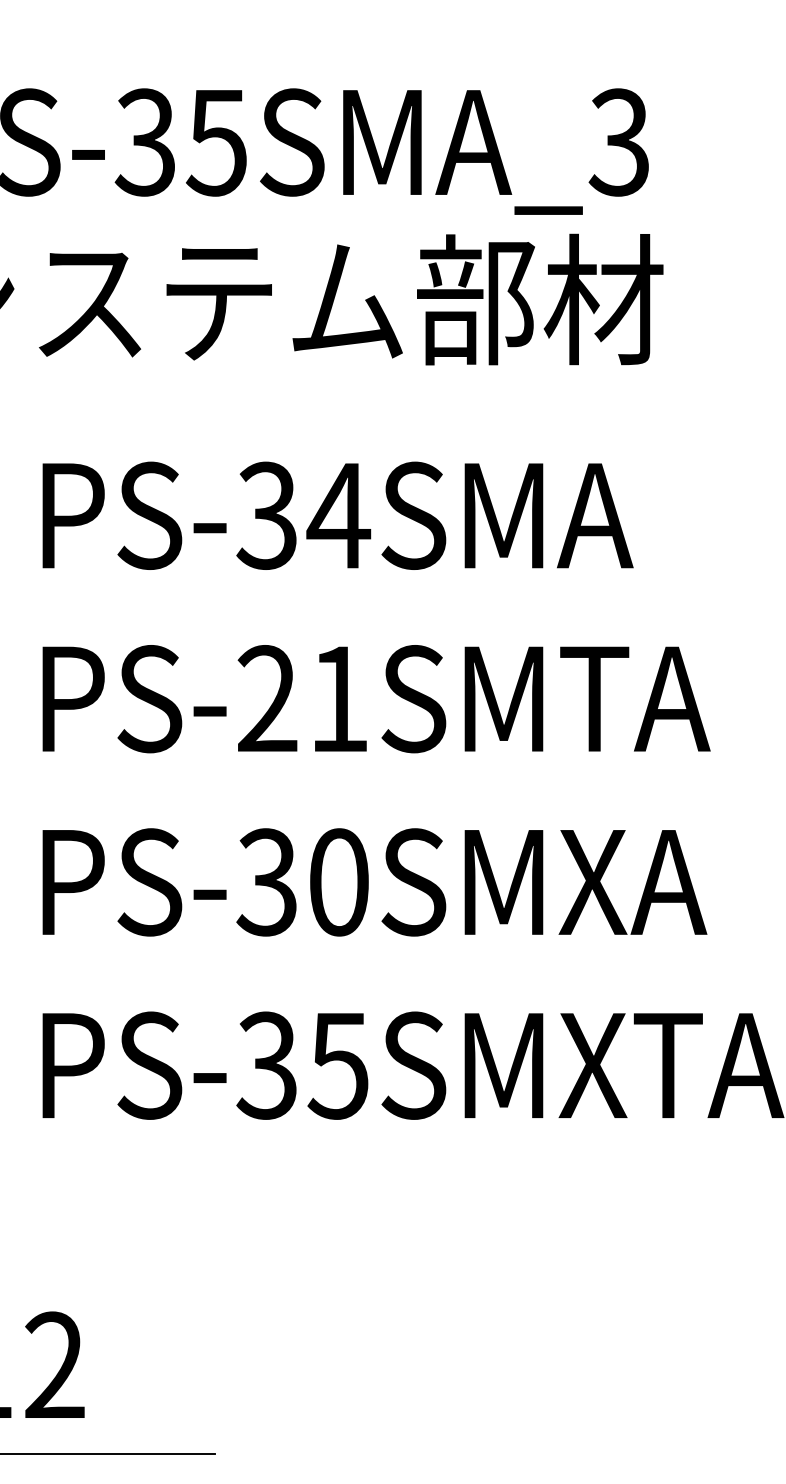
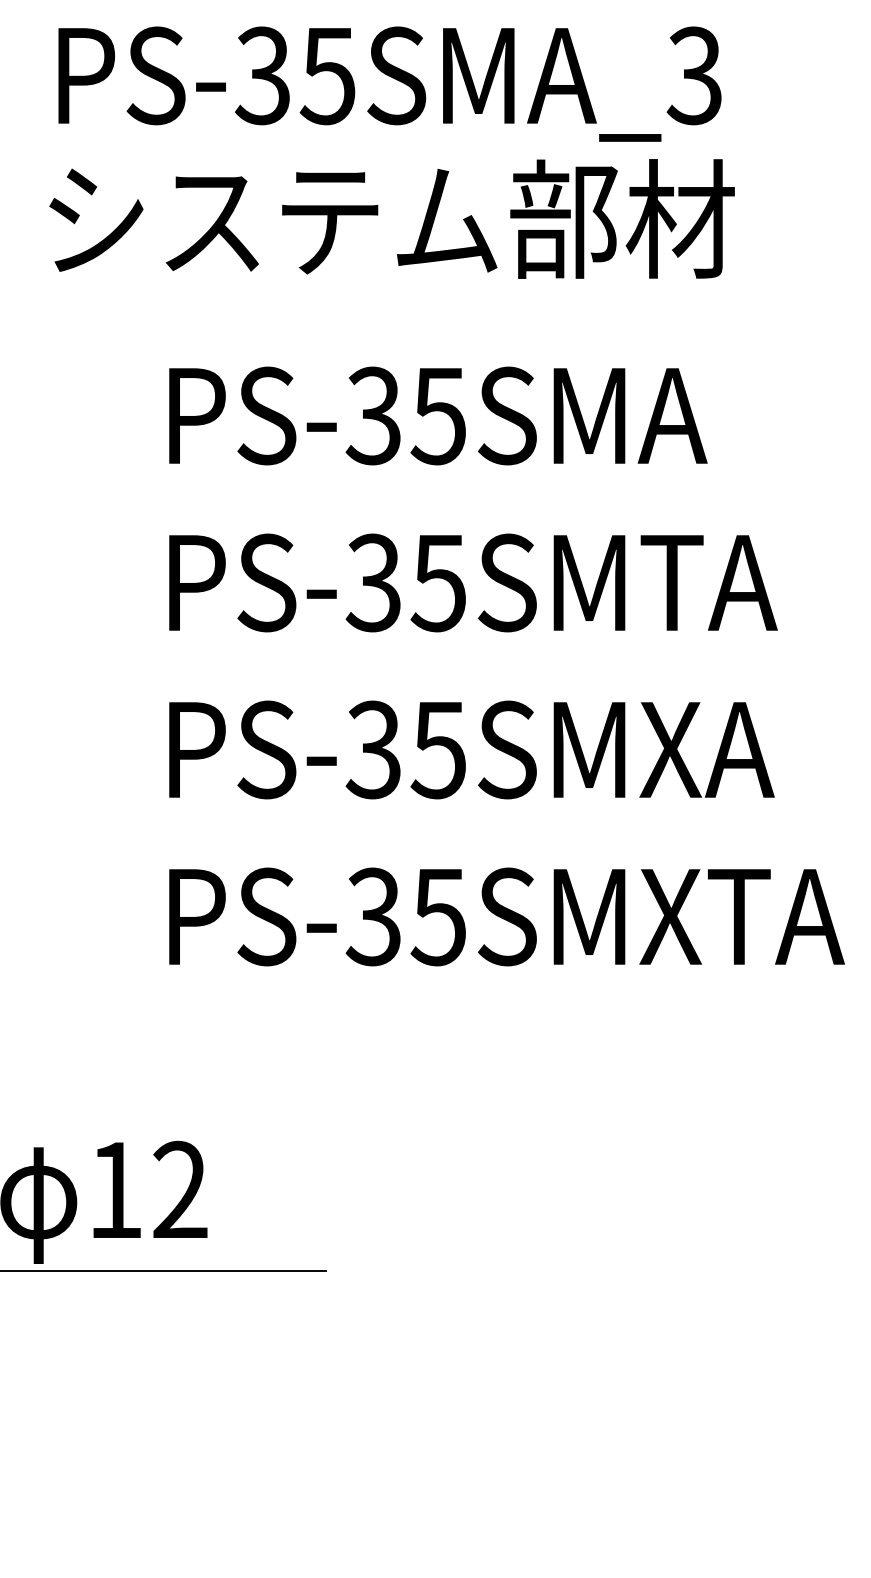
text: (338, 516) -> (438, 416), PS-34SMA -> PS-35SMA
text: (301, 698) -> (405, 582), PS-21SMTA -> PS-35SMTA
text: (338, 881) -> (438, 749), PS-30SMXA -> PS-35SMXA

